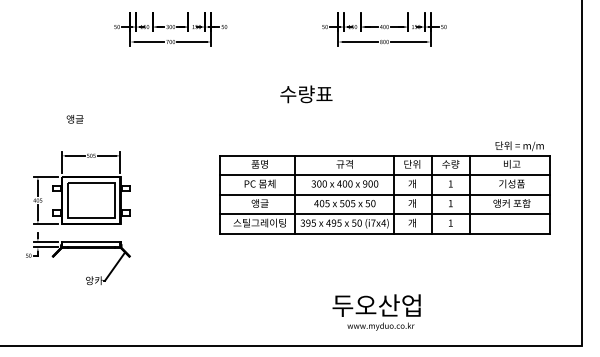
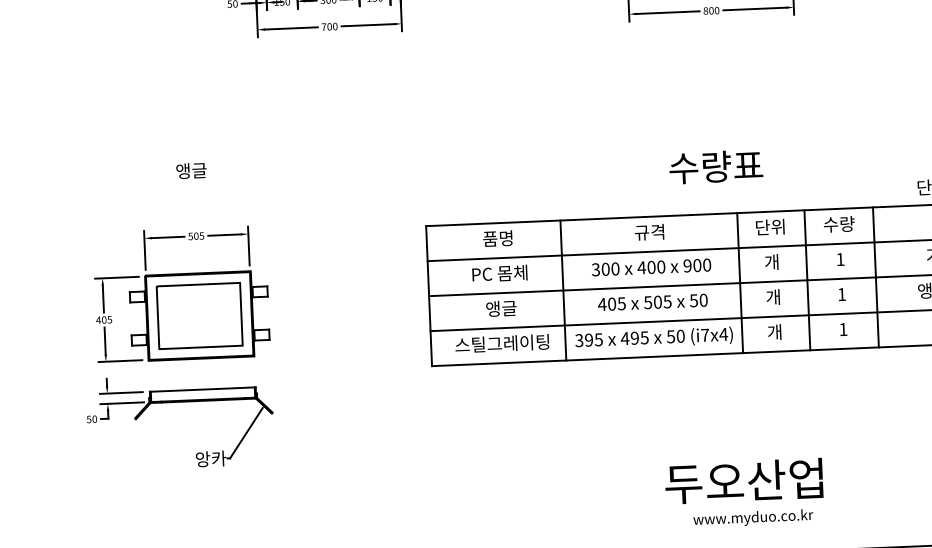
text: (306, 94) -> (716, 167), moved
text: (74, 119) -> (190, 171), moved
text: (376, 312) -> (744, 493), moved

